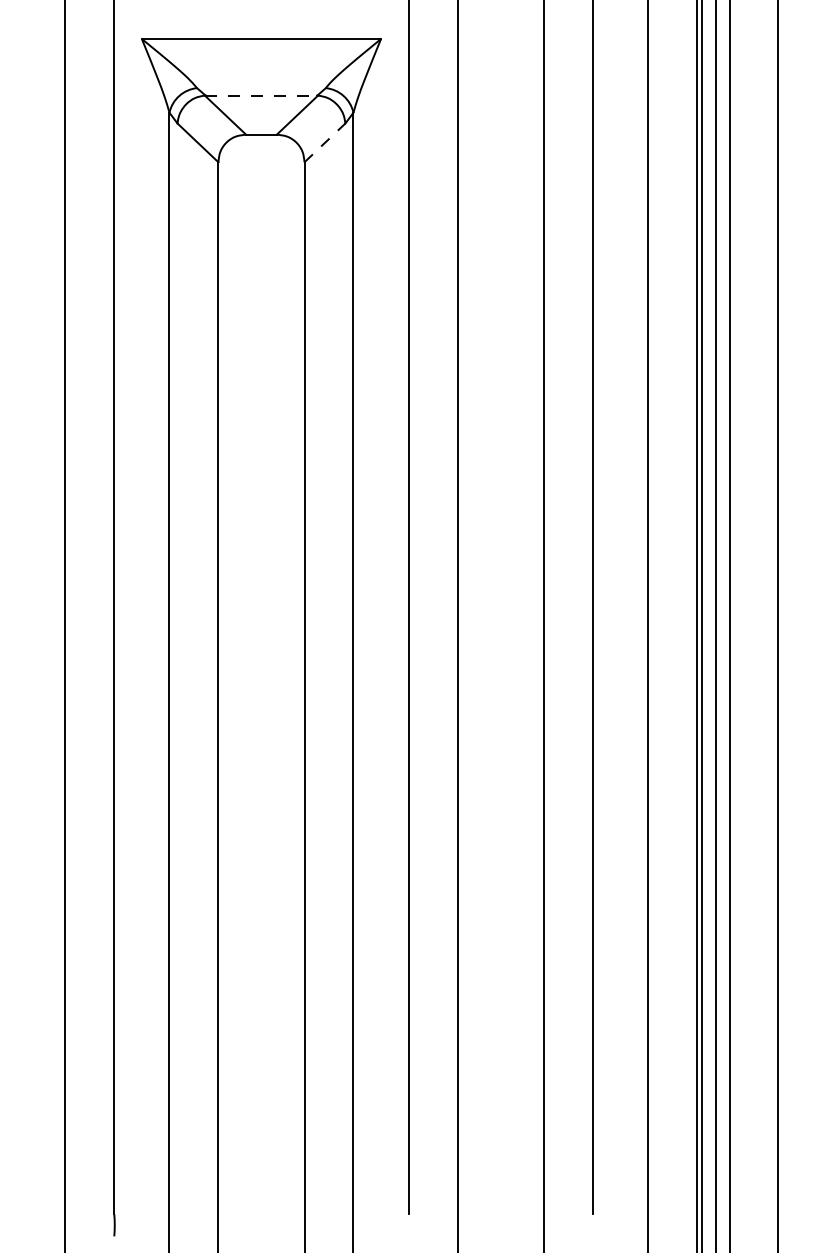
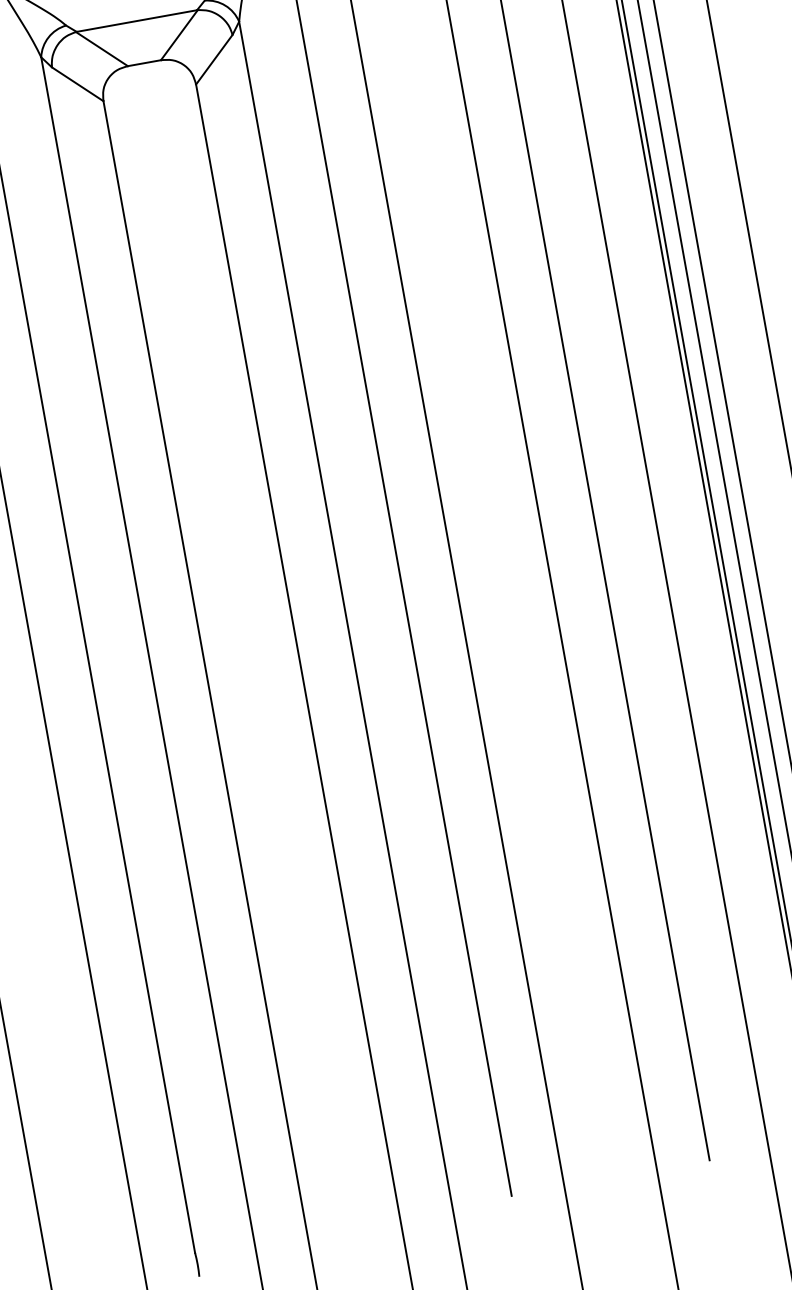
line: (261, 95) -> (136, 21), dashed -> solid
line: (325, 142) -> (214, 59), dashed -> solid

